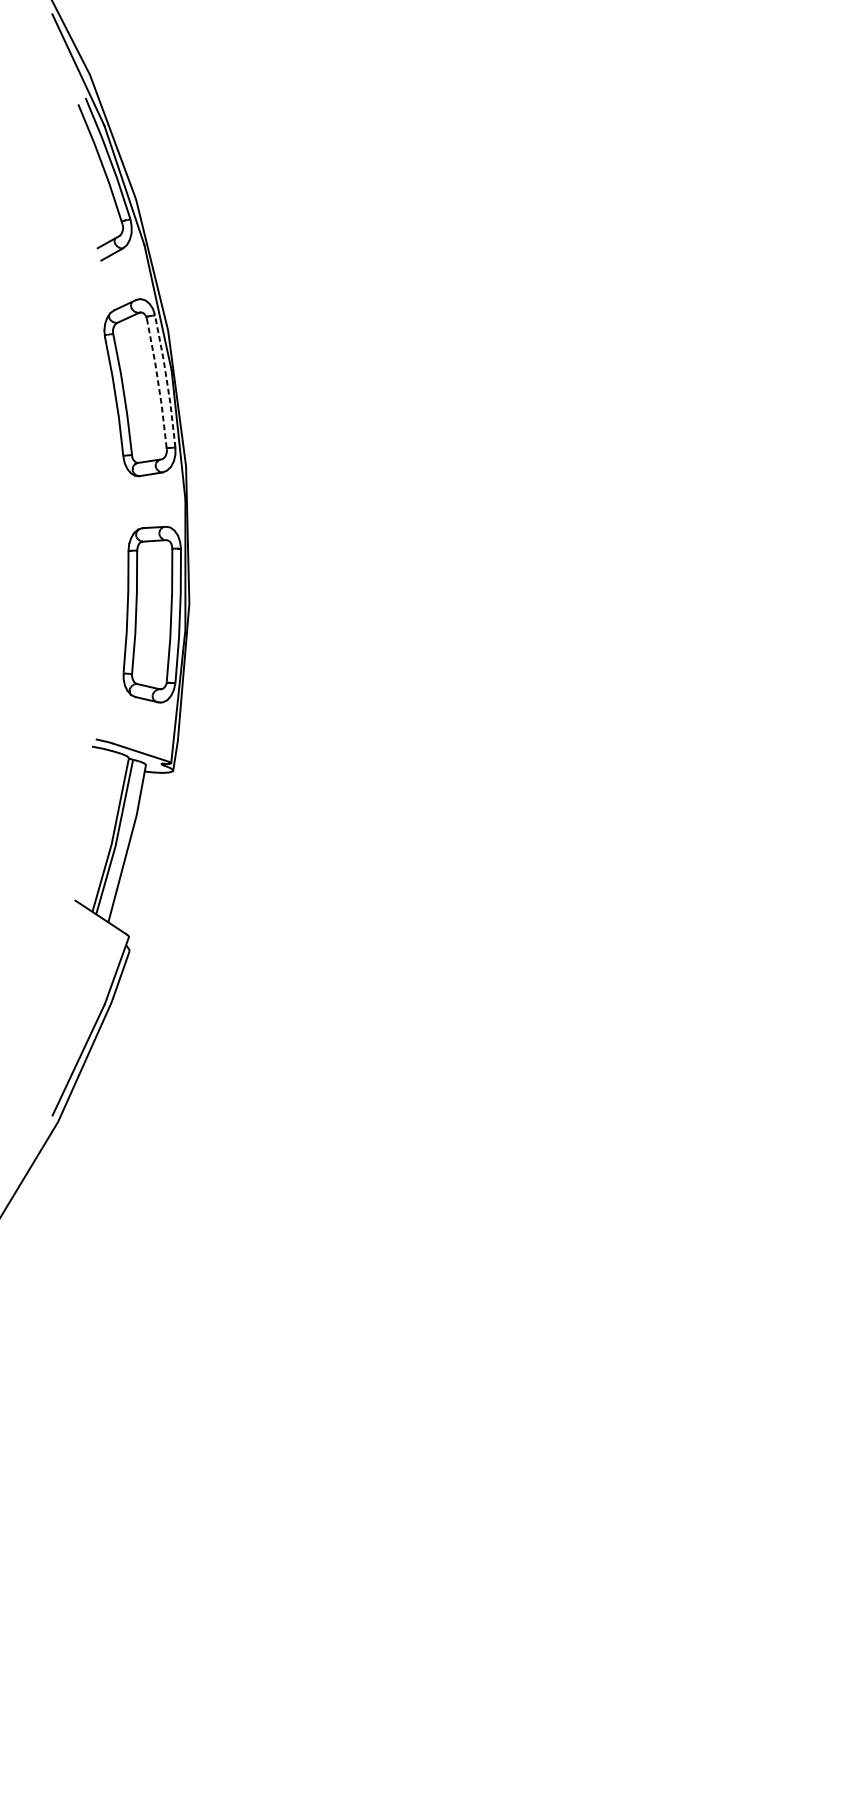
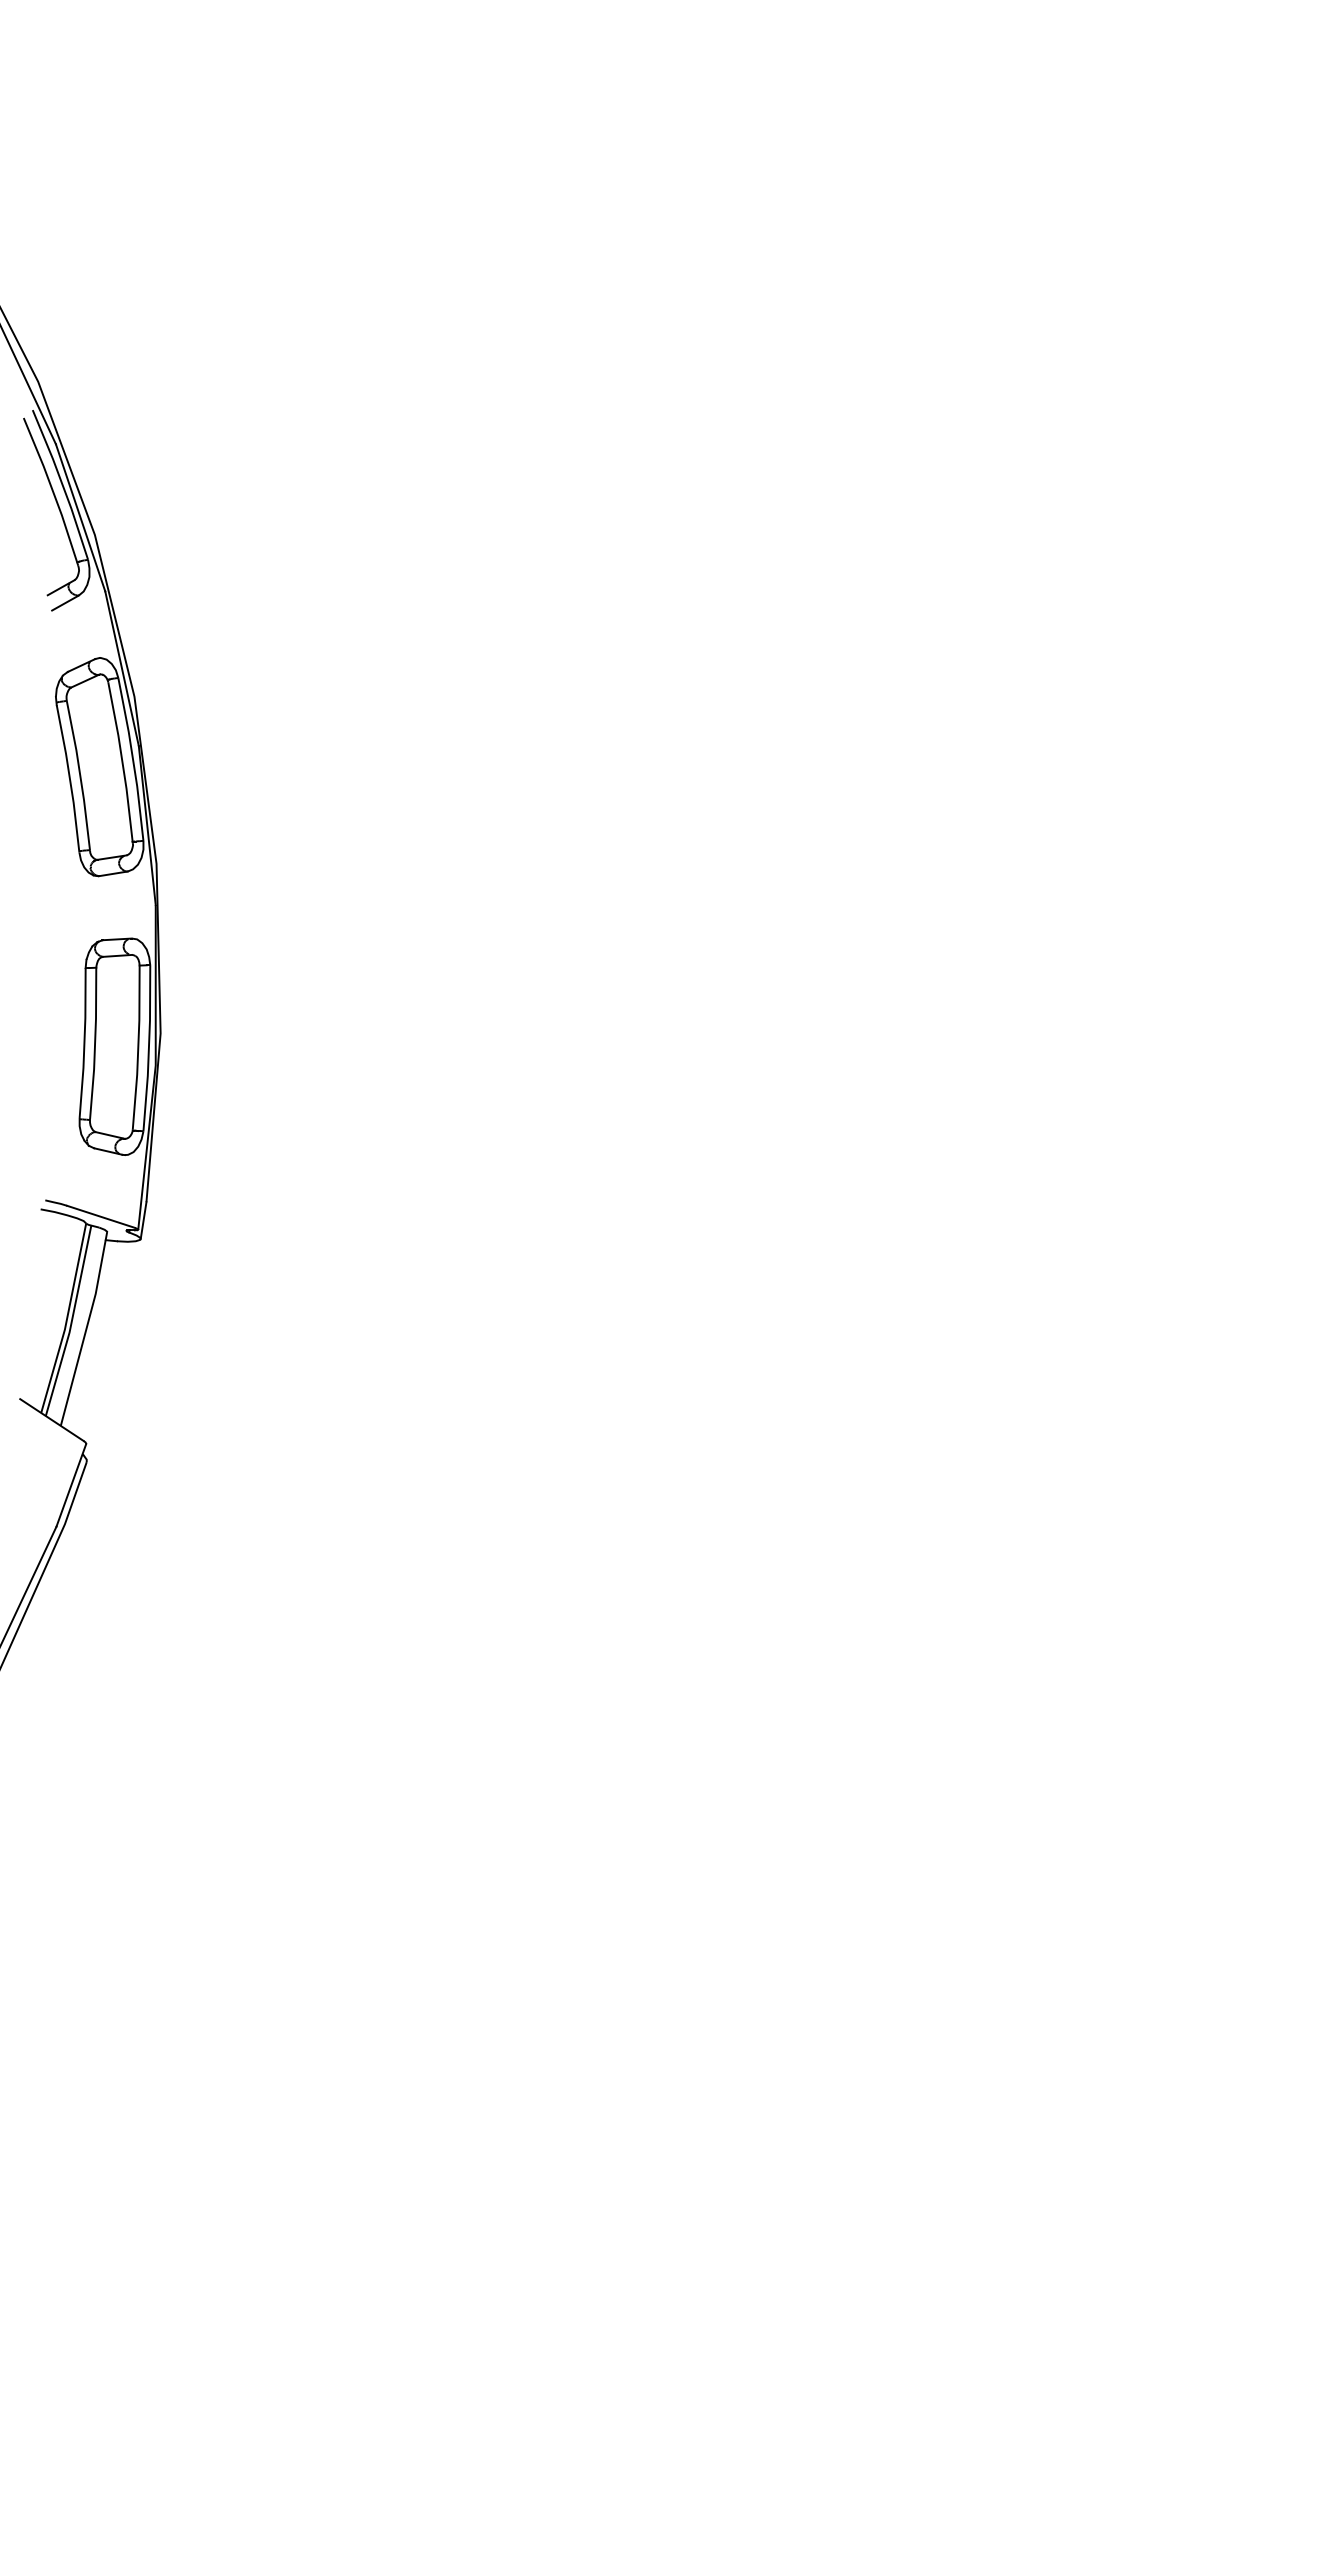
line: (167, 381) -> (133, 759), dashed -> solid
line: (158, 383) -> (122, 762), dashed -> solid

